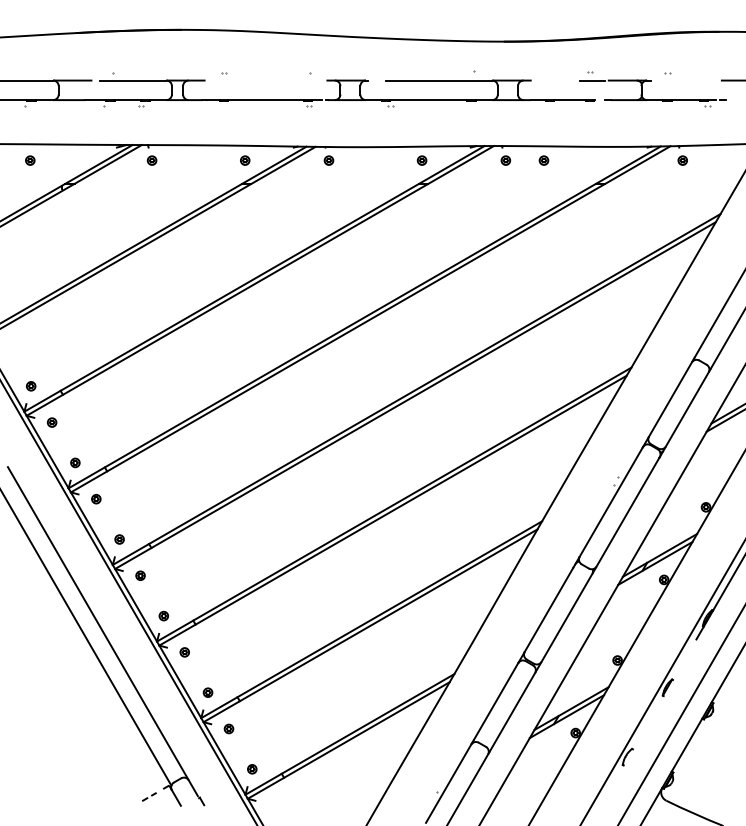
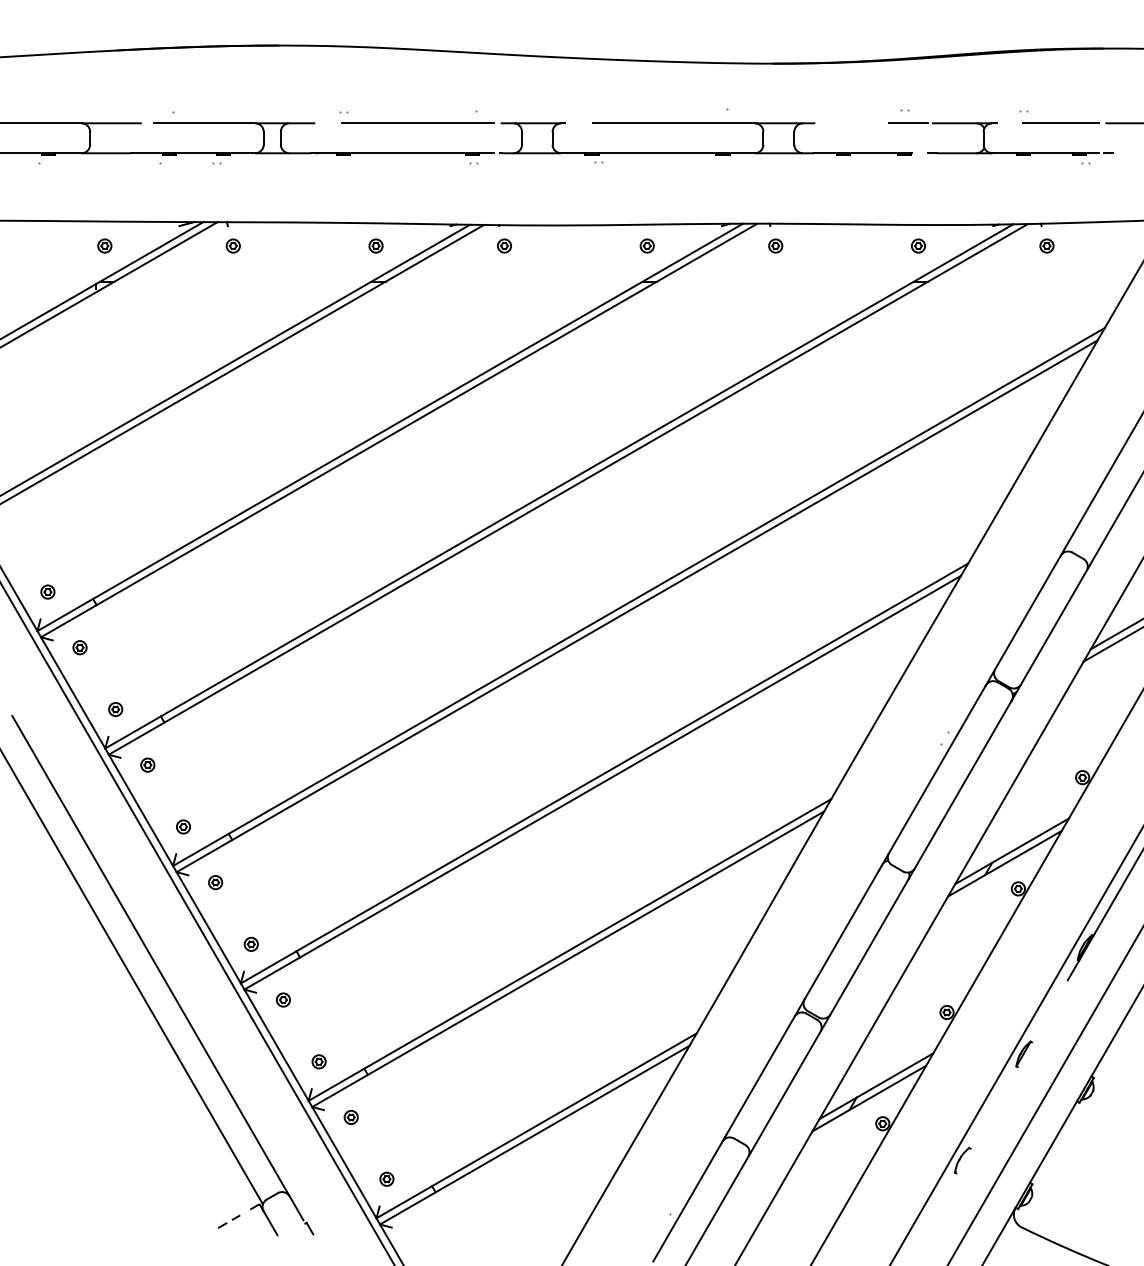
line: (271, 80) -> (416, 123), added
line: (691, 80) -> (1060, 123), added
part: (30, 160) -> (105, 245), moved
part: (543, 160) -> (917, 245), moved

